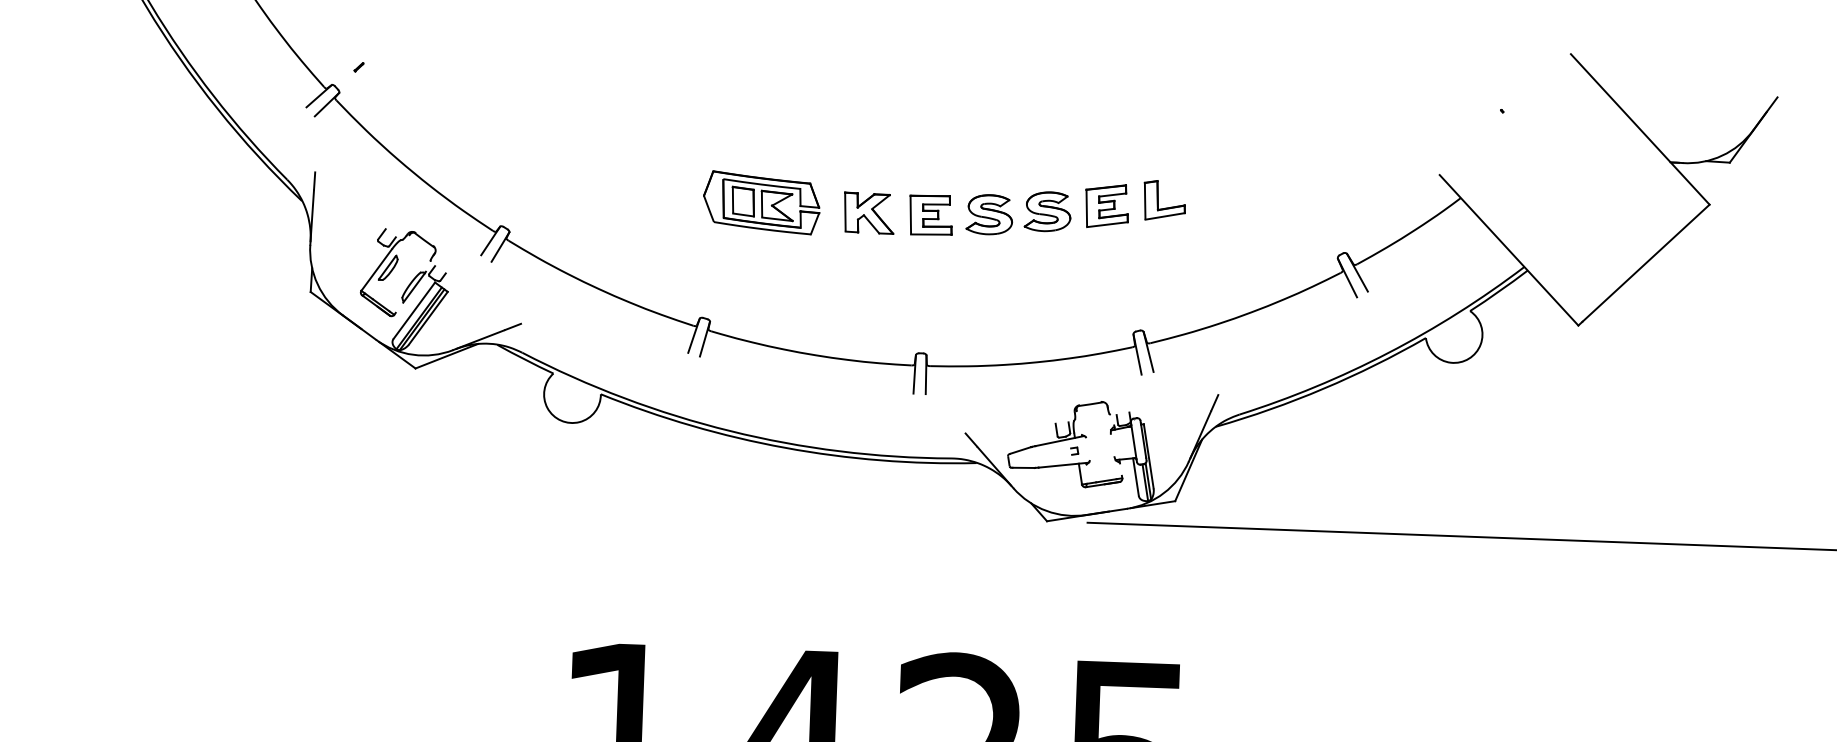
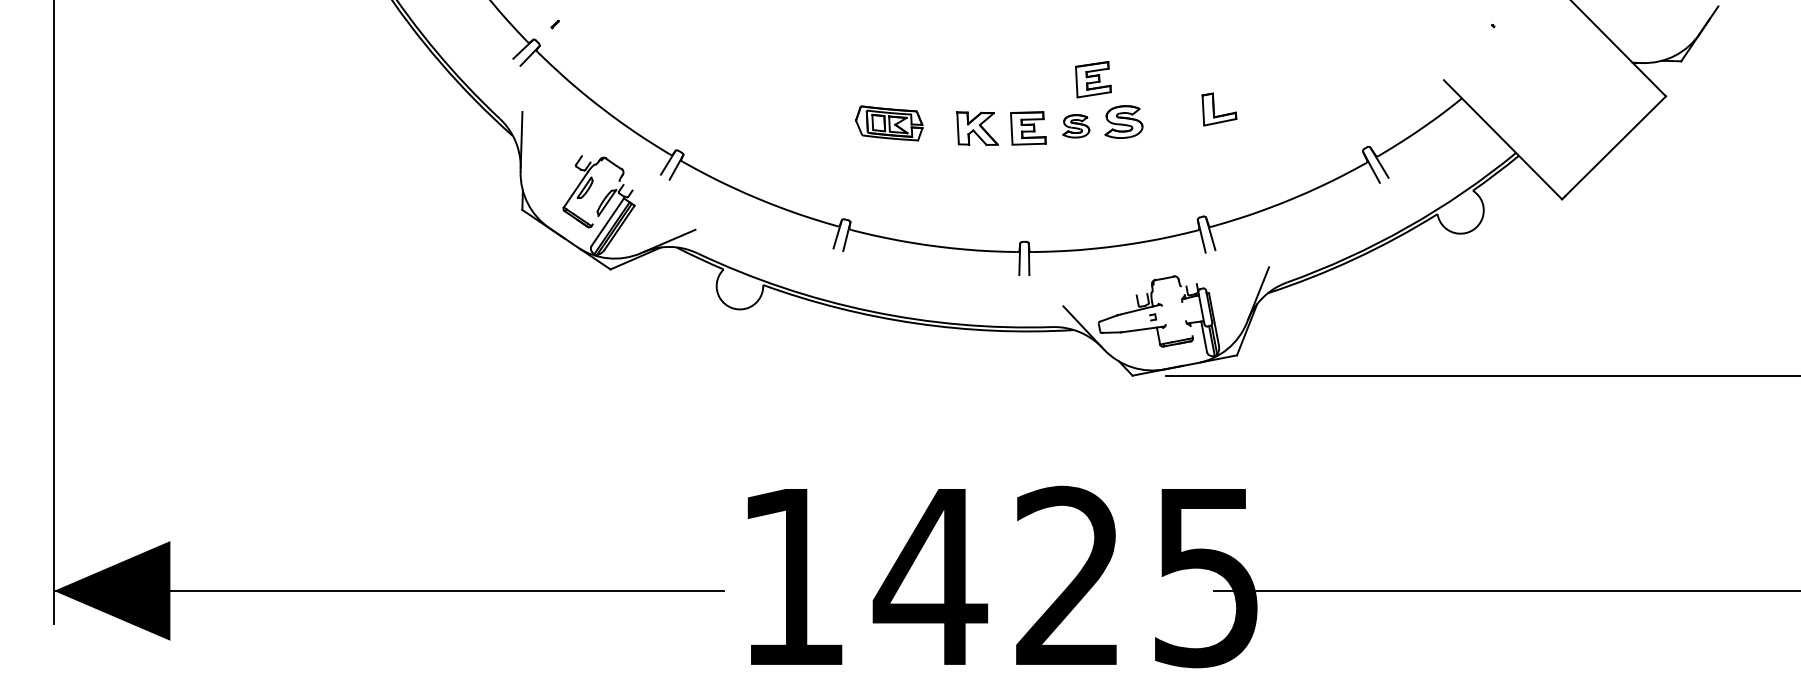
part: (762, 203) -> (889, 123), size x0.7
part: (1107, 205) -> (1093, 79), moved
part: (988, 215) -> (1075, 126), size x0.7

